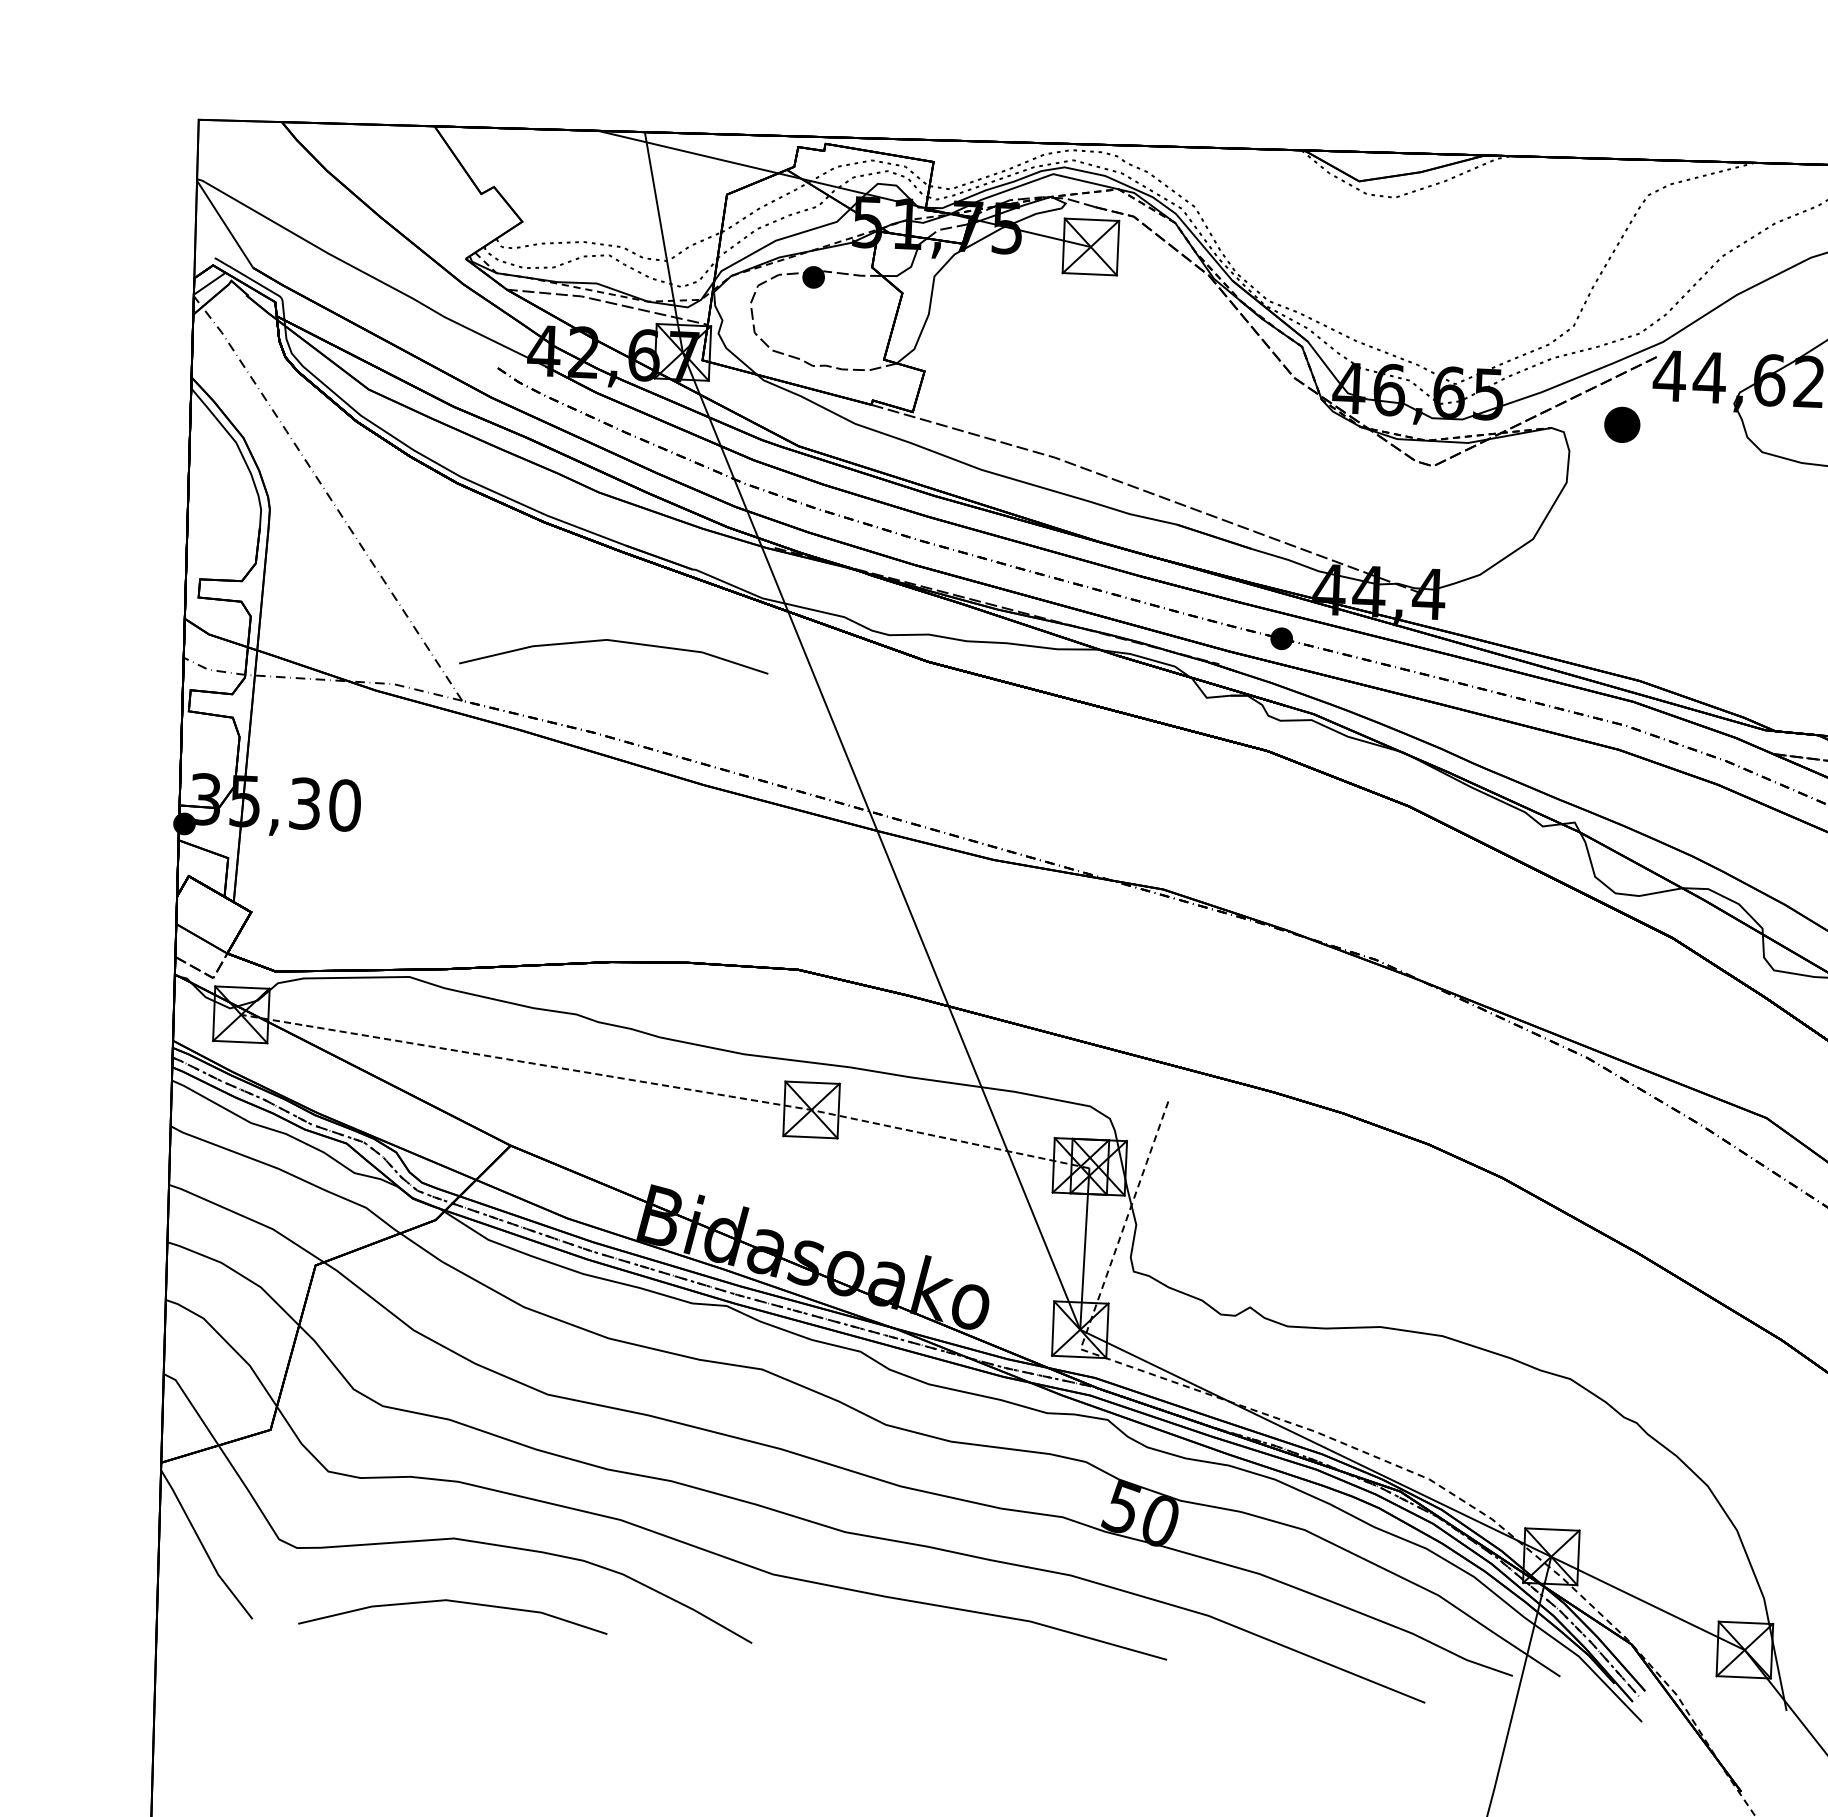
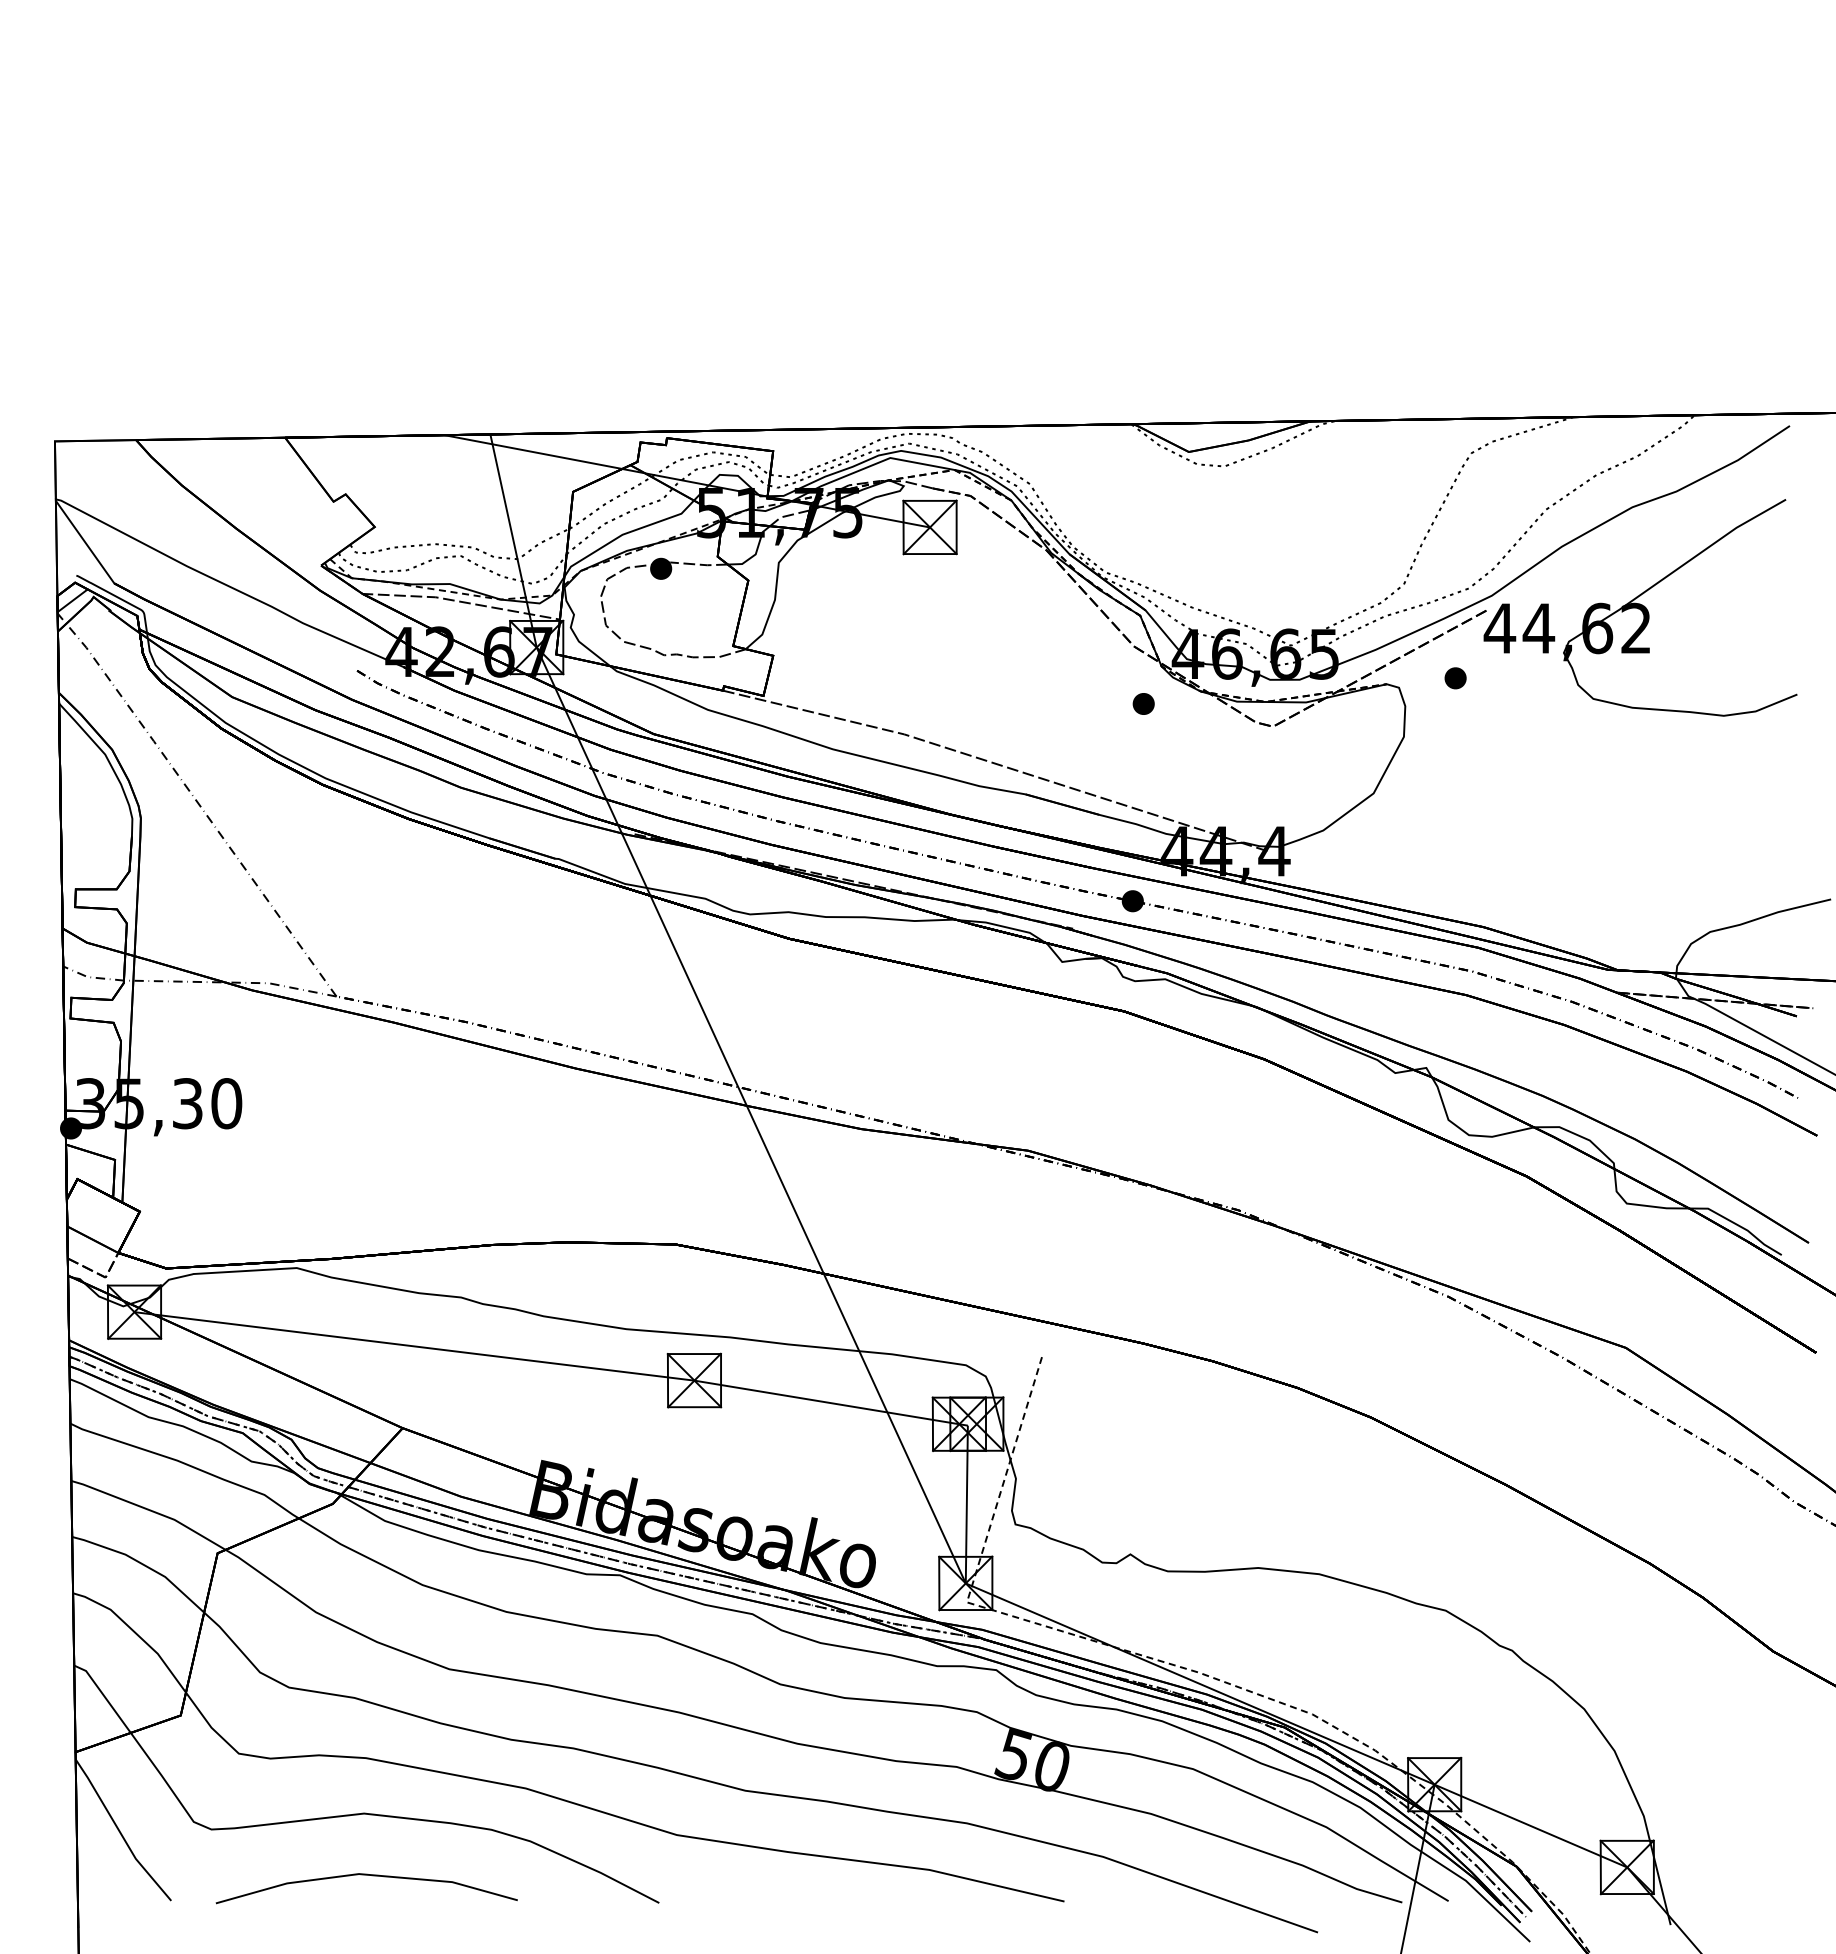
part: (1622, 425) -> (1455, 678), size x0.62
part: (1301, 436) -> (1143, 703), added
line: (614, 641) -> (482, 932), removed
line: (666, 1086) -> (552, 1363), dashed -> solid

